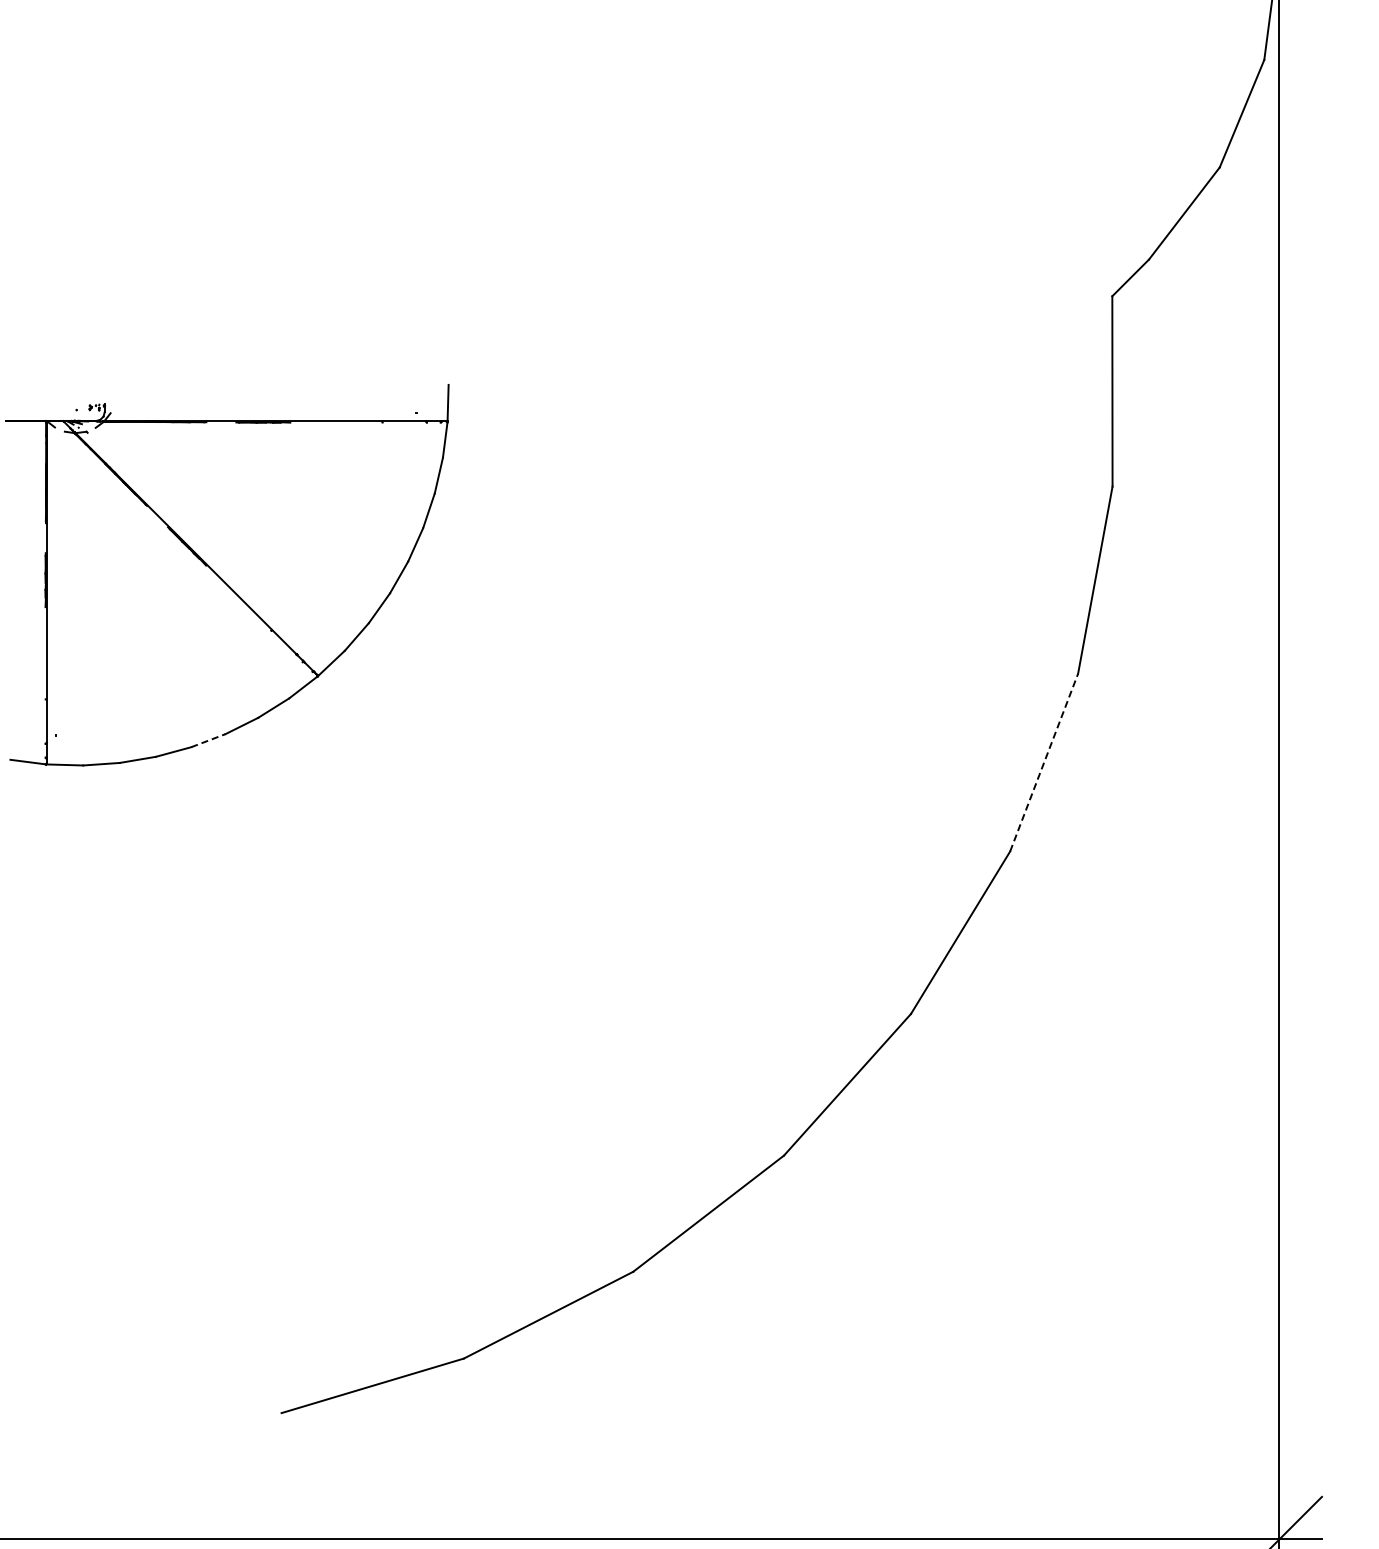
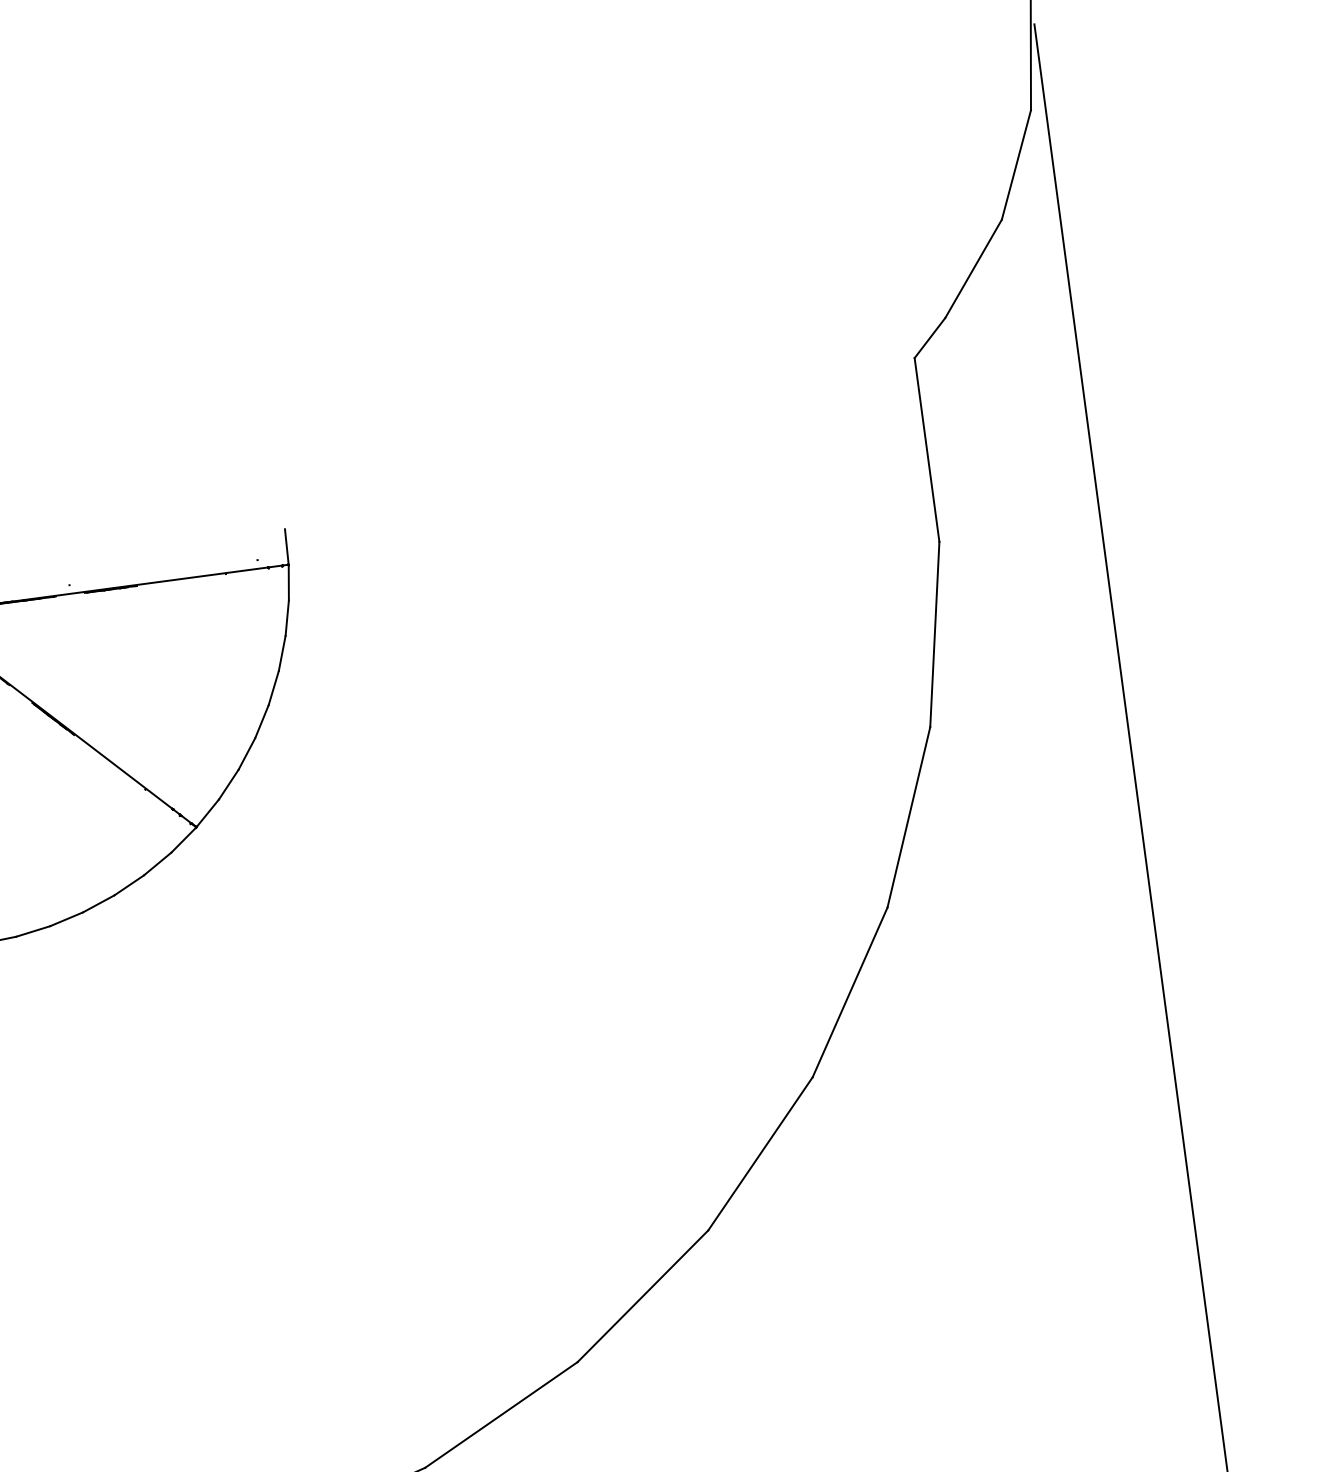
line: (208, 740) -> (98, 903), dashed -> solid
line: (1044, 762) -> (909, 817), dashed -> solid

